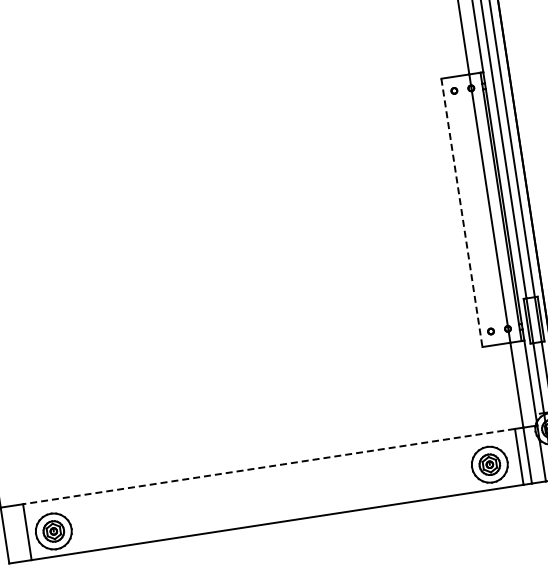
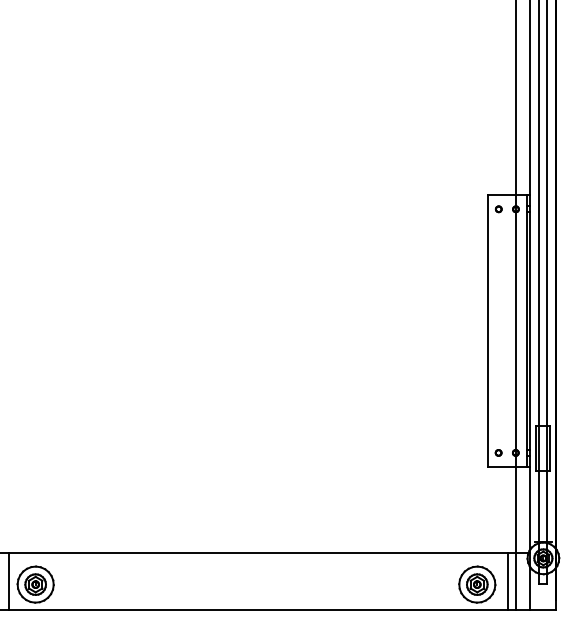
line: (461, 213) -> (487, 331), dashed -> solid
line: (269, 467) -> (258, 553), dashed -> solid

